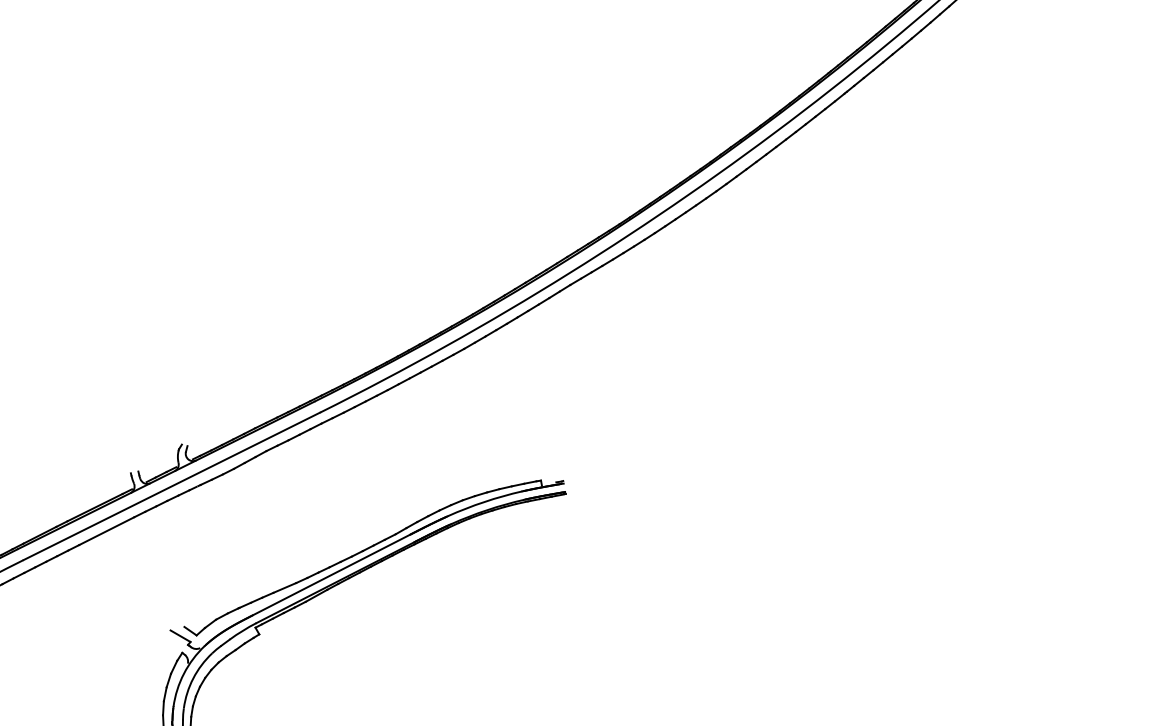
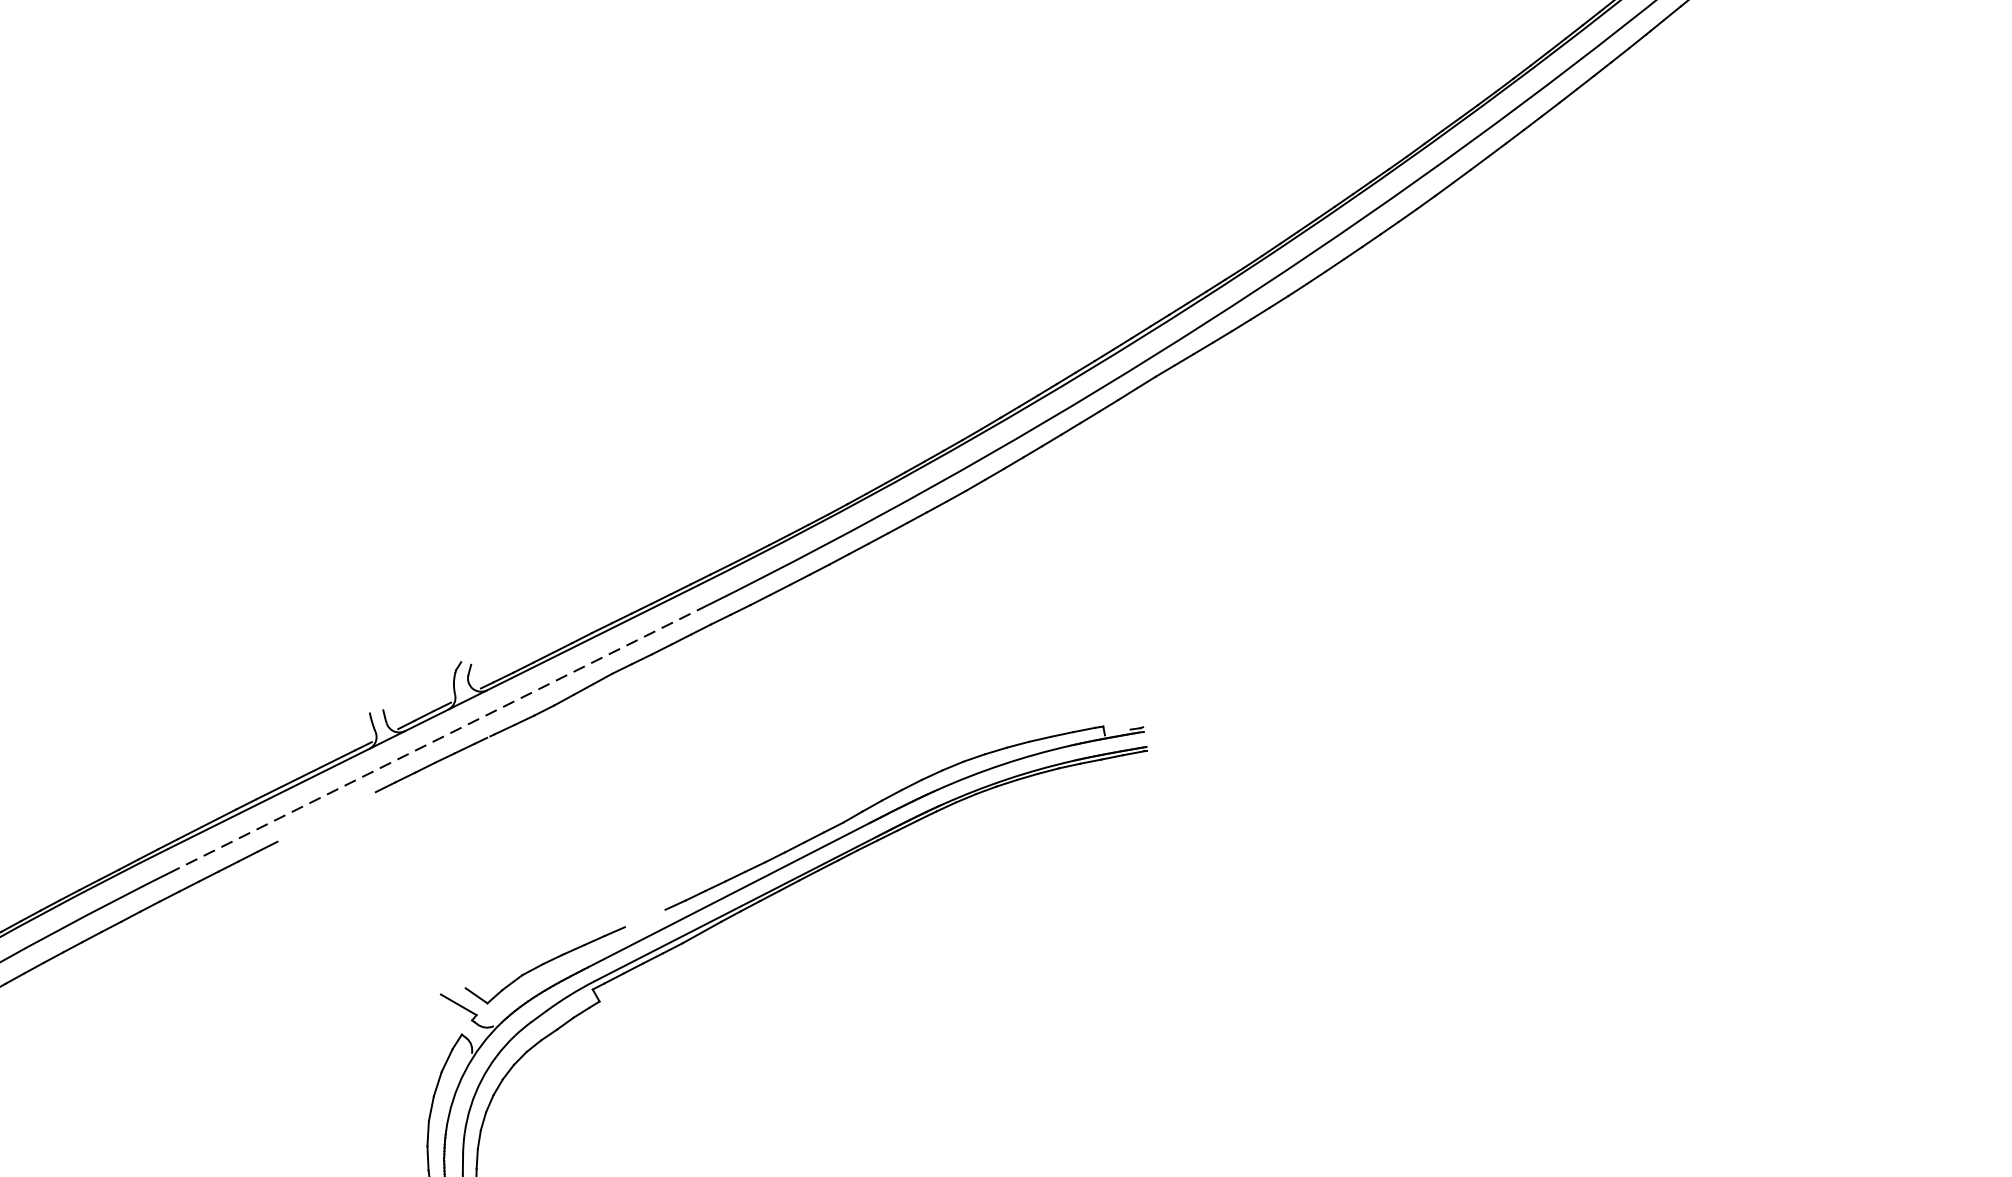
line: (171, 486) -> (442, 737), solid -> dashed
line: (106, 531) -> (326, 817), removed
line: (284, 587) -> (644, 917), removed

